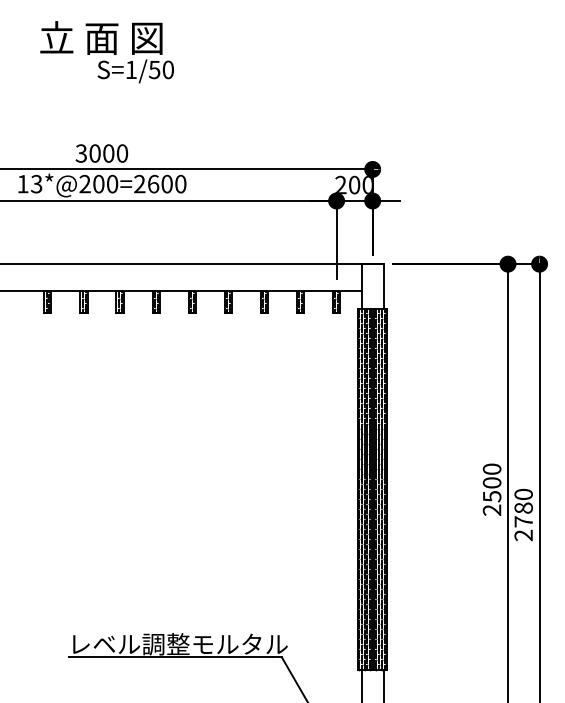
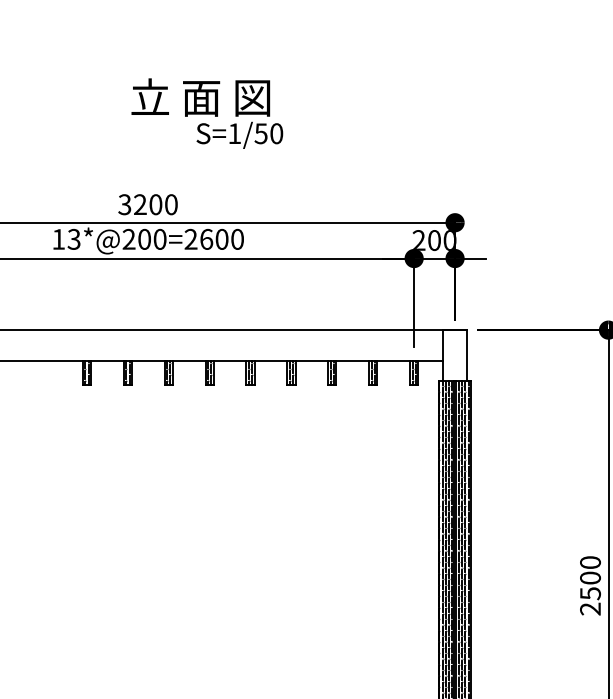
text: (106, 52) -> (206, 113), moved
text: (94, 153) -> (139, 204), 3000 -> 3200

